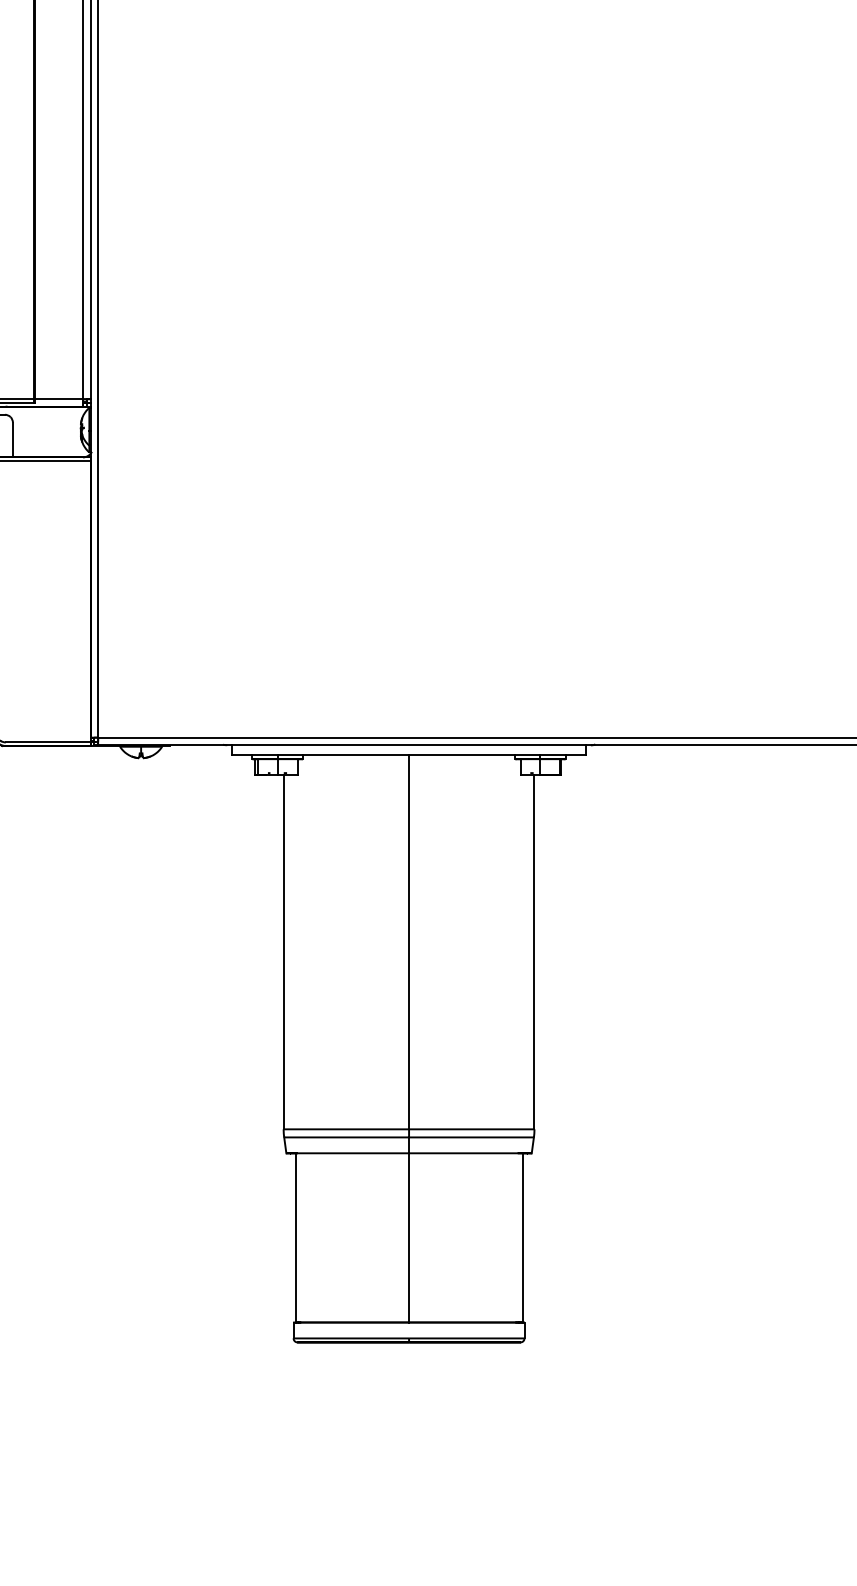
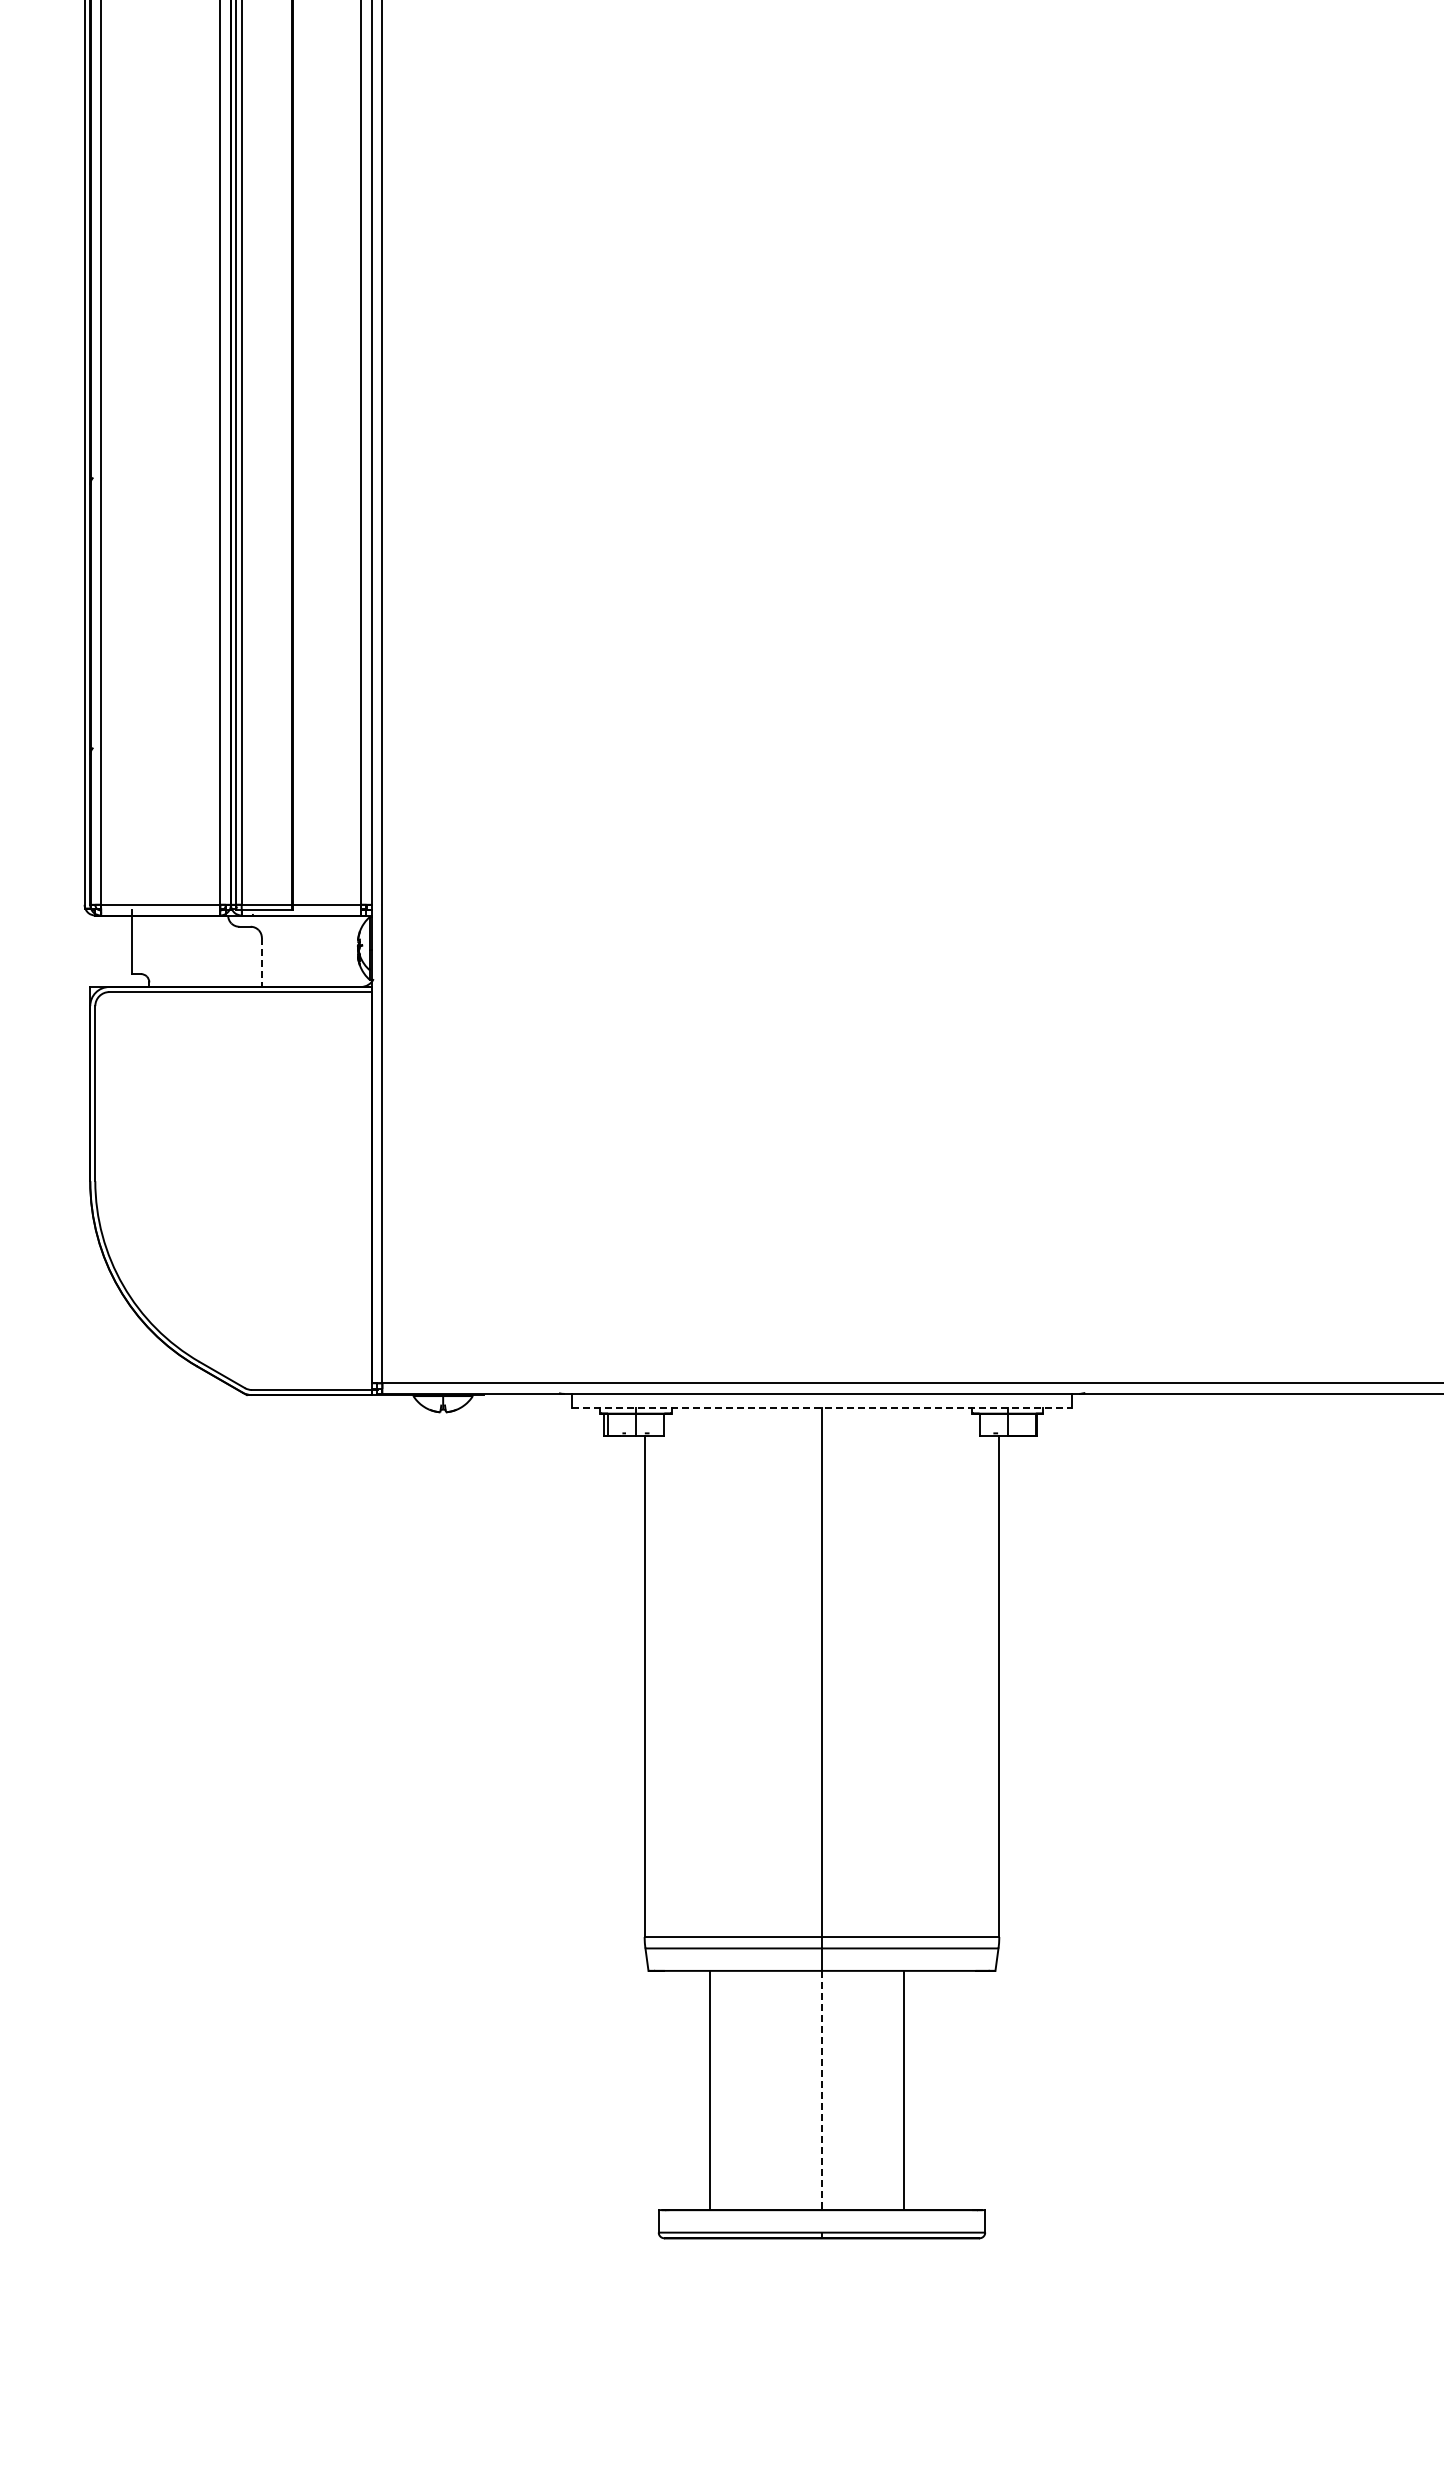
line: (12, 440) -> (261, 963), solid -> dashed
line: (409, 755) -> (822, 1408), solid -> dashed
line: (295, 1237) -> (709, 2090), moved
line: (408, 1237) -> (821, 2090), solid -> dashed
line: (522, 1237) -> (904, 2090), moved

